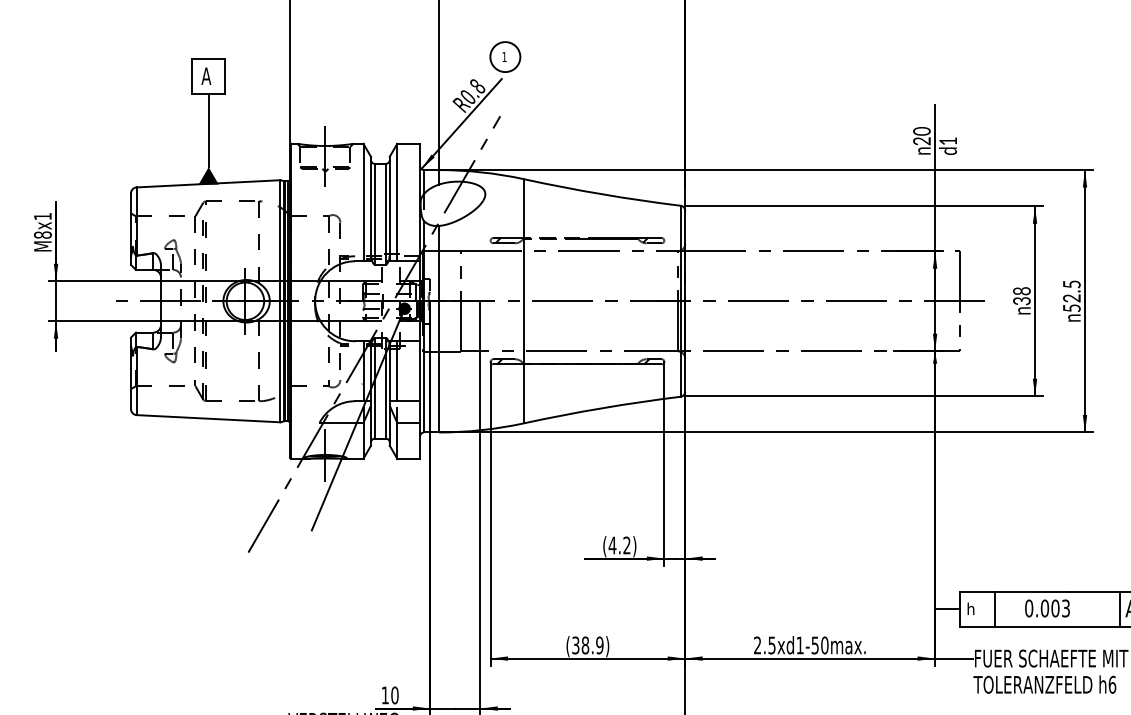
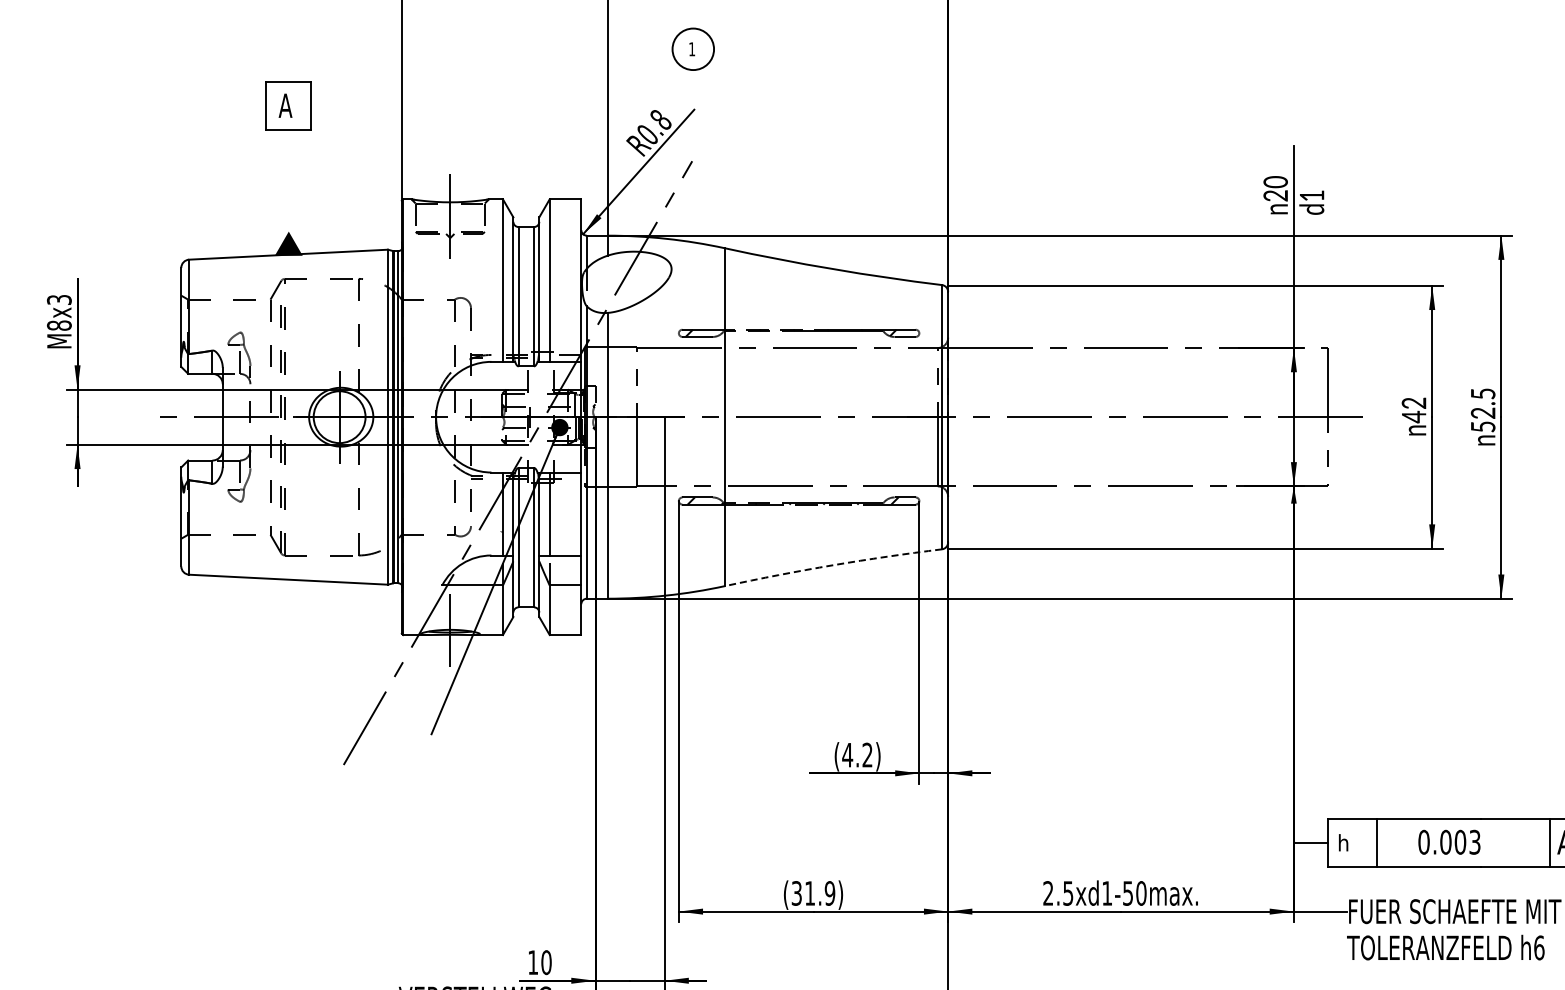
part: (504, 56) -> (692, 48), moved
line: (208, 130) -> (288, 180), removed
text: (42, 216) -> (58, 299), M8x1 -> M8x3
text: (1021, 296) -> (1413, 410), 38 -> 42
arc: (602, 408) -> (833, 565), solid -> dashed
text: (585, 645) -> (810, 893), (38.9) -> (31.9)

